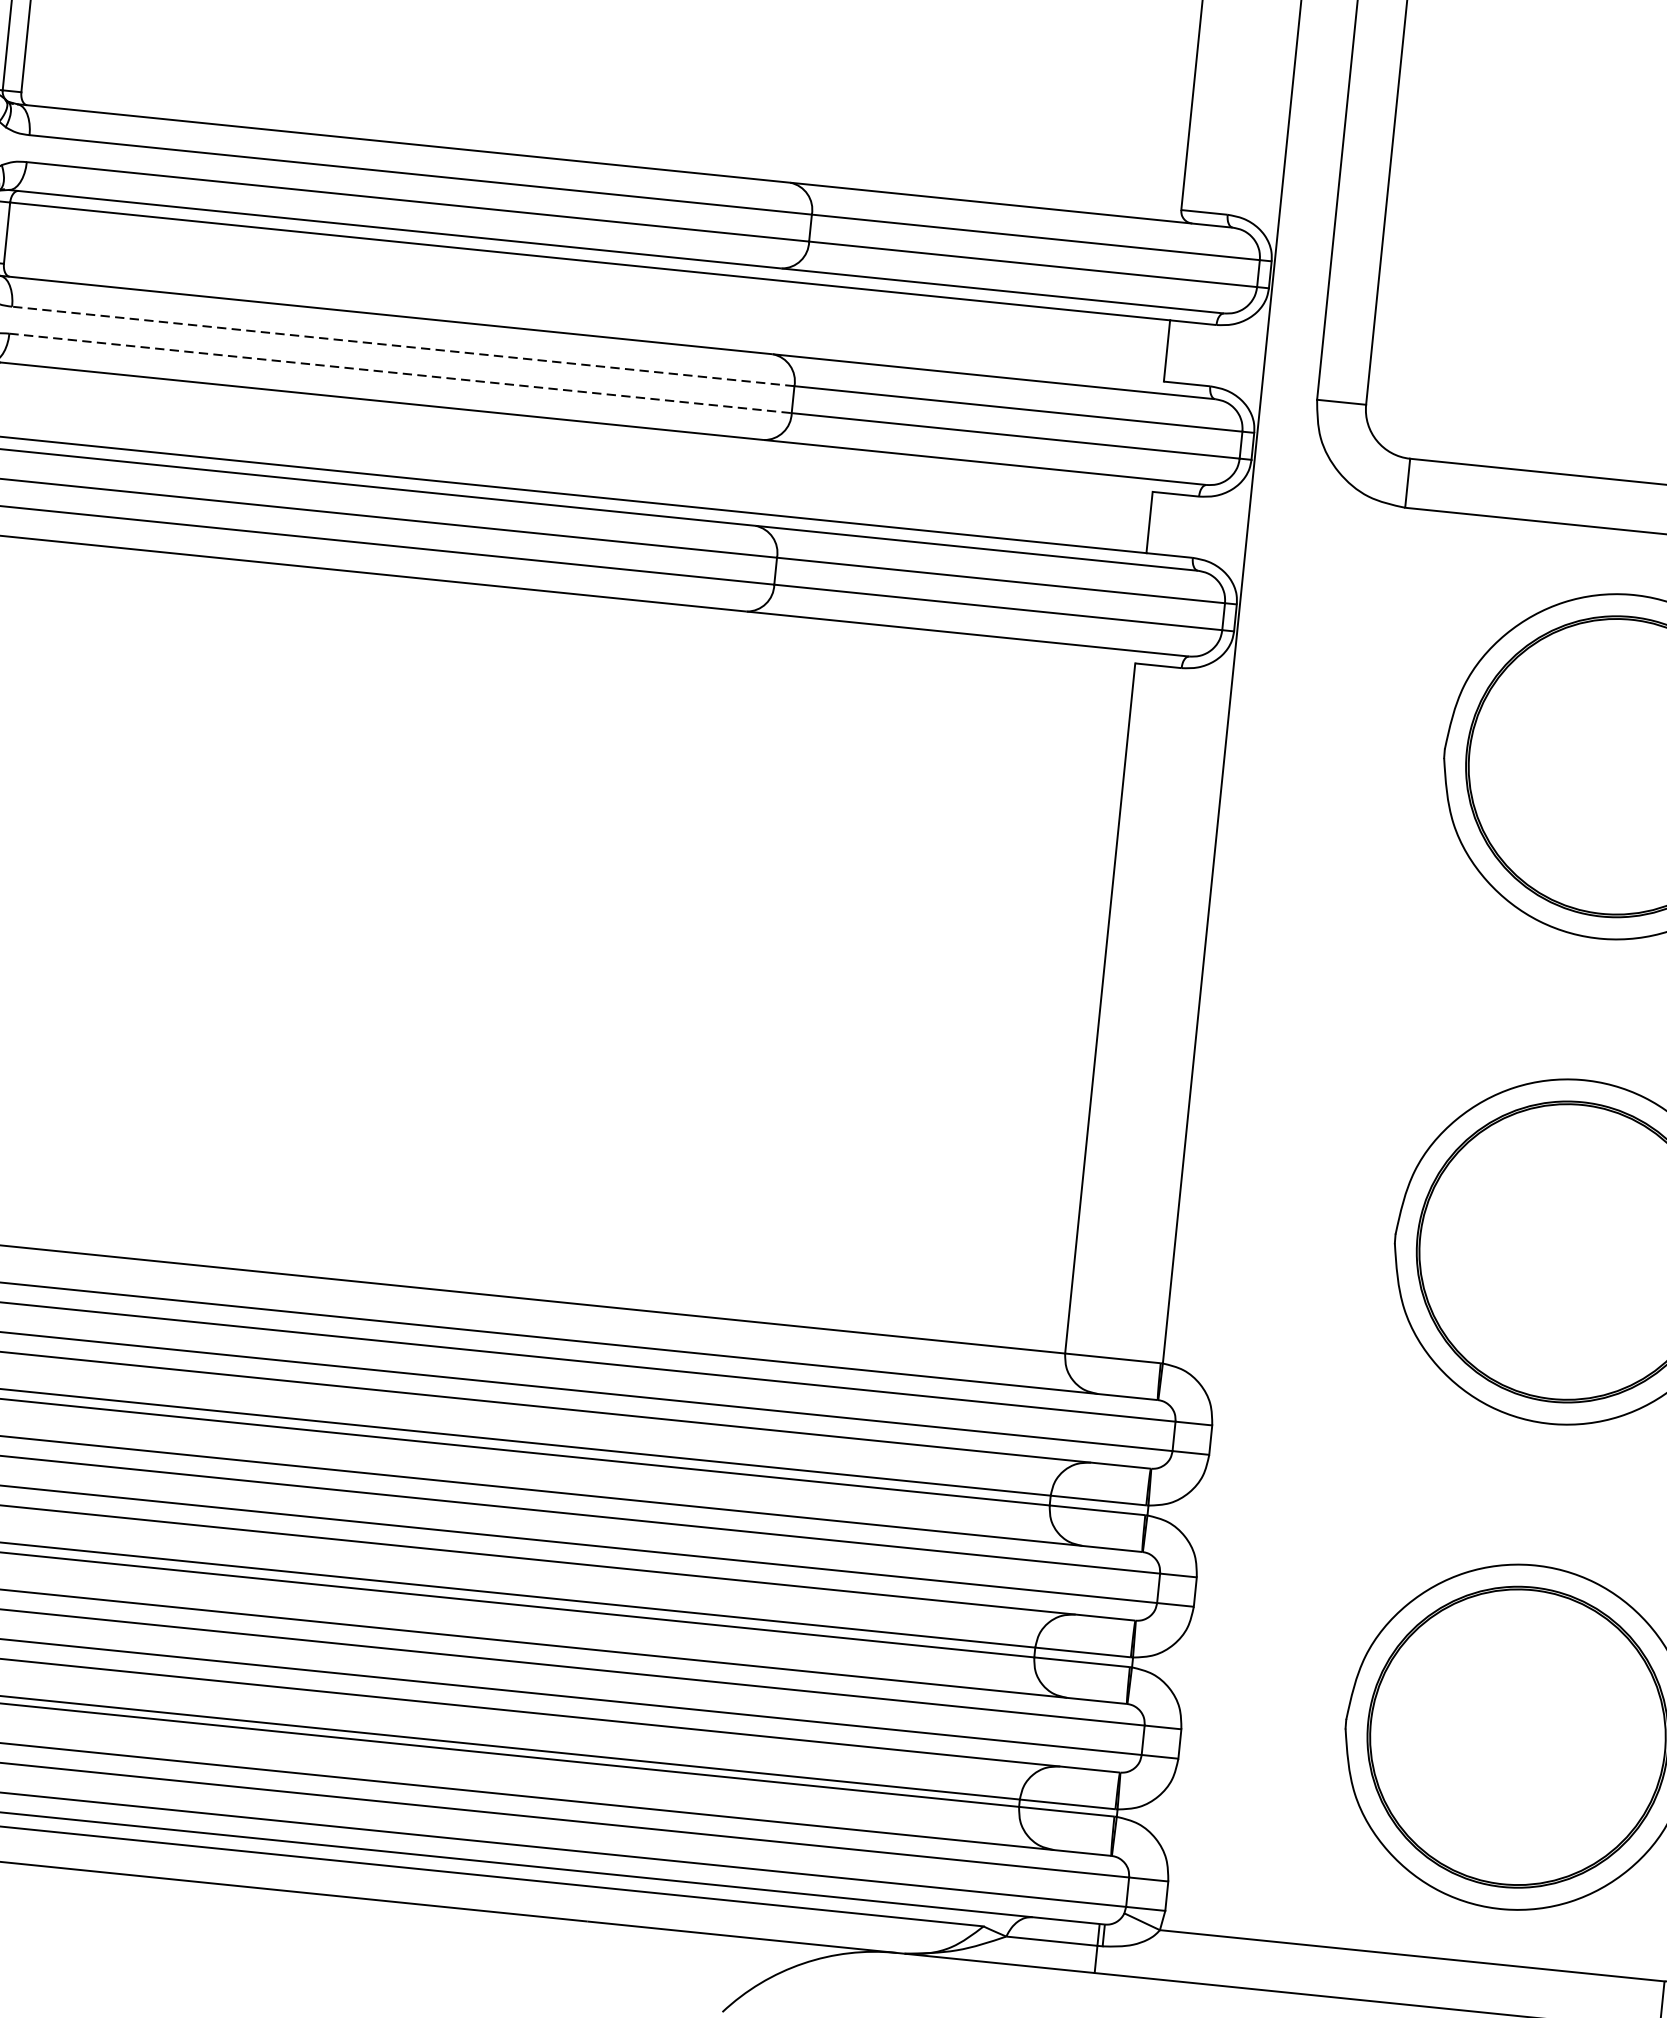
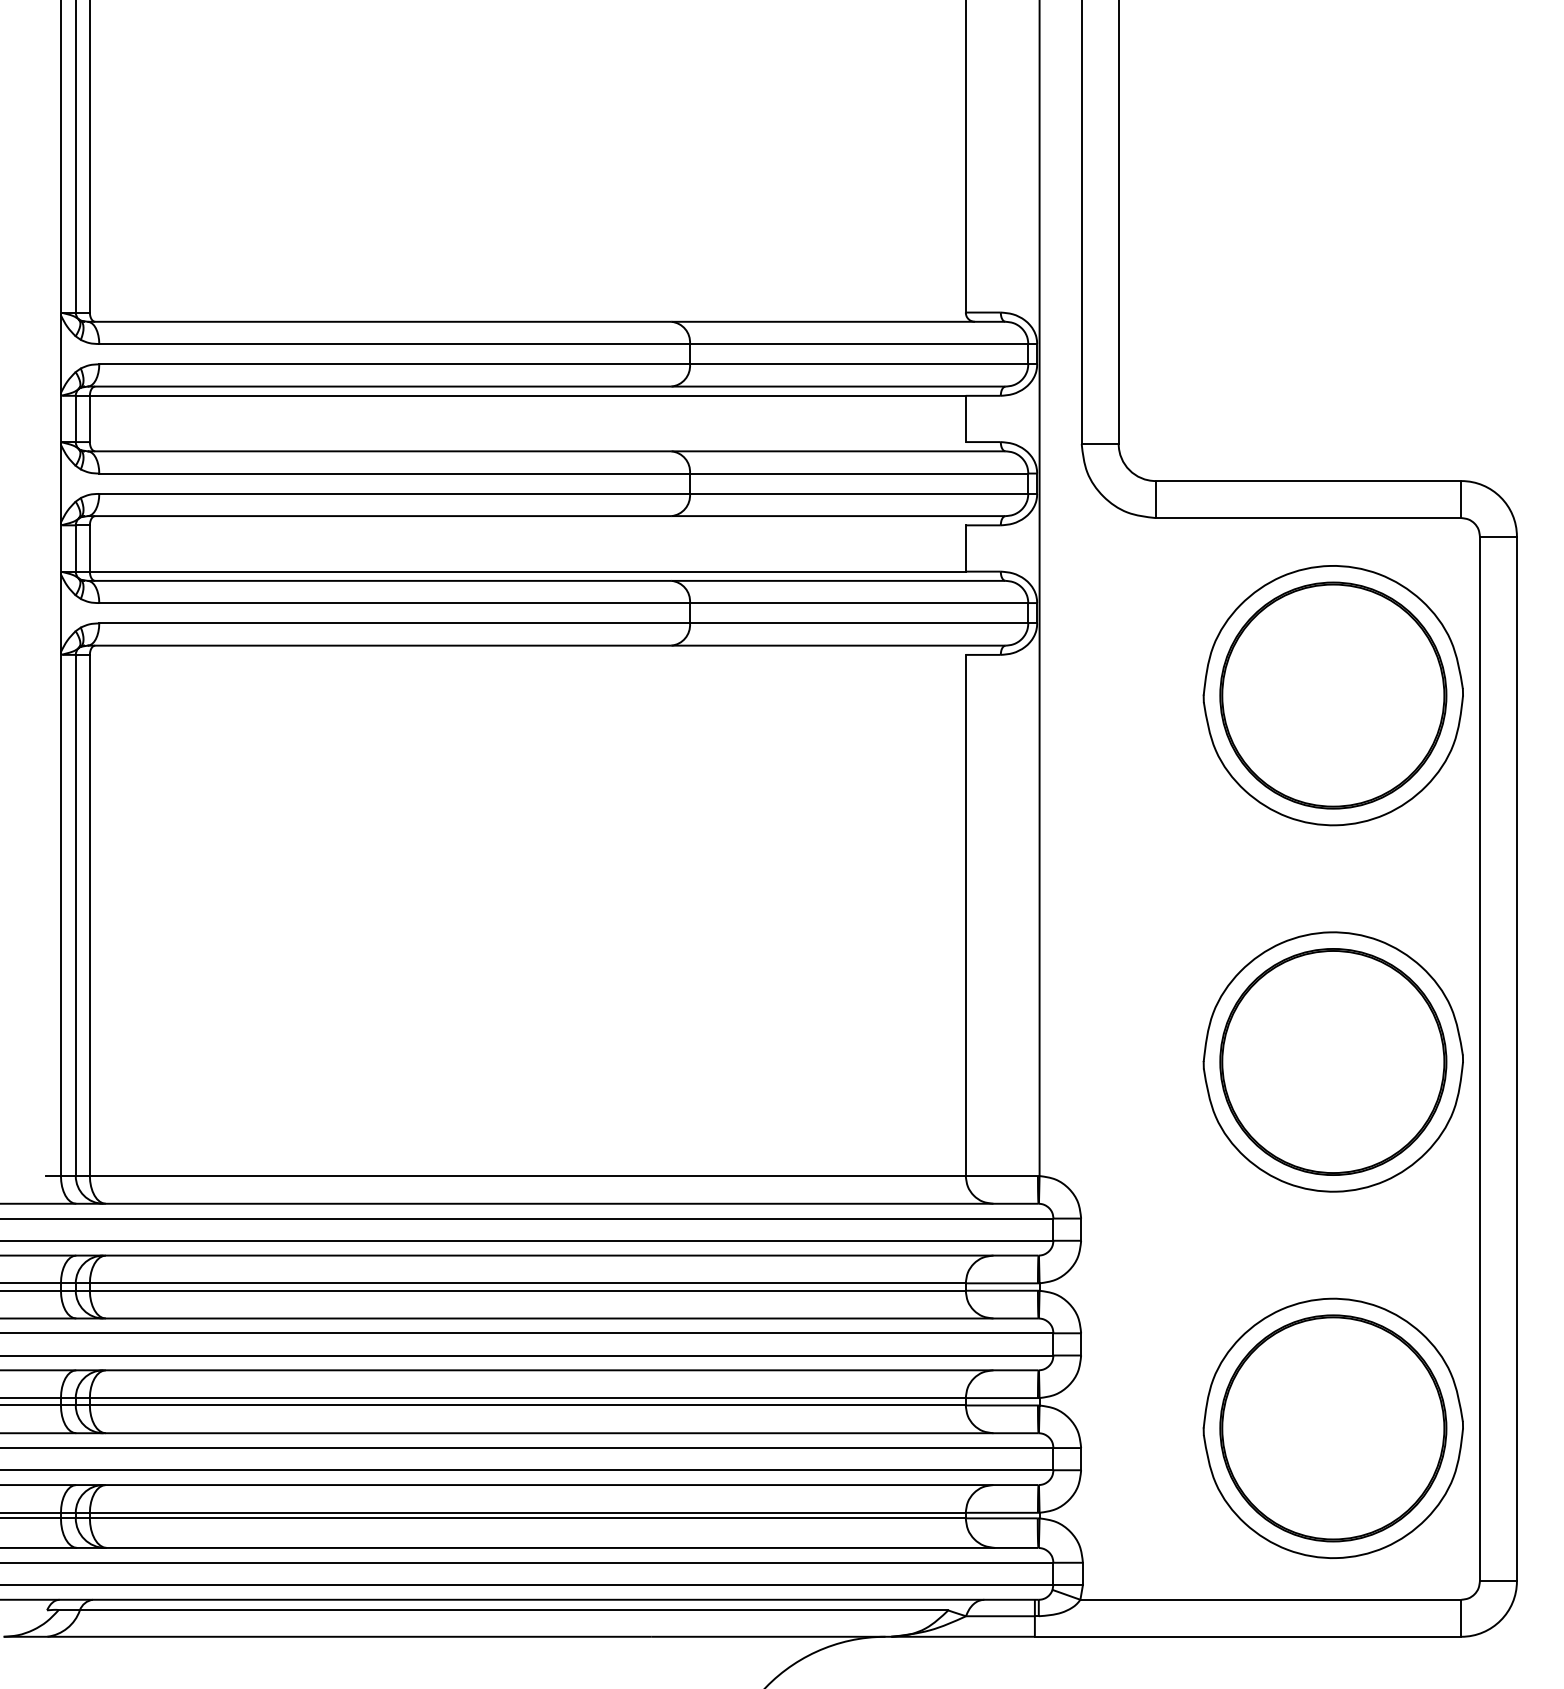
line: (403, 346) -> (394, 473), dashed -> solid
line: (401, 372) -> (395, 493), dashed -> solid

